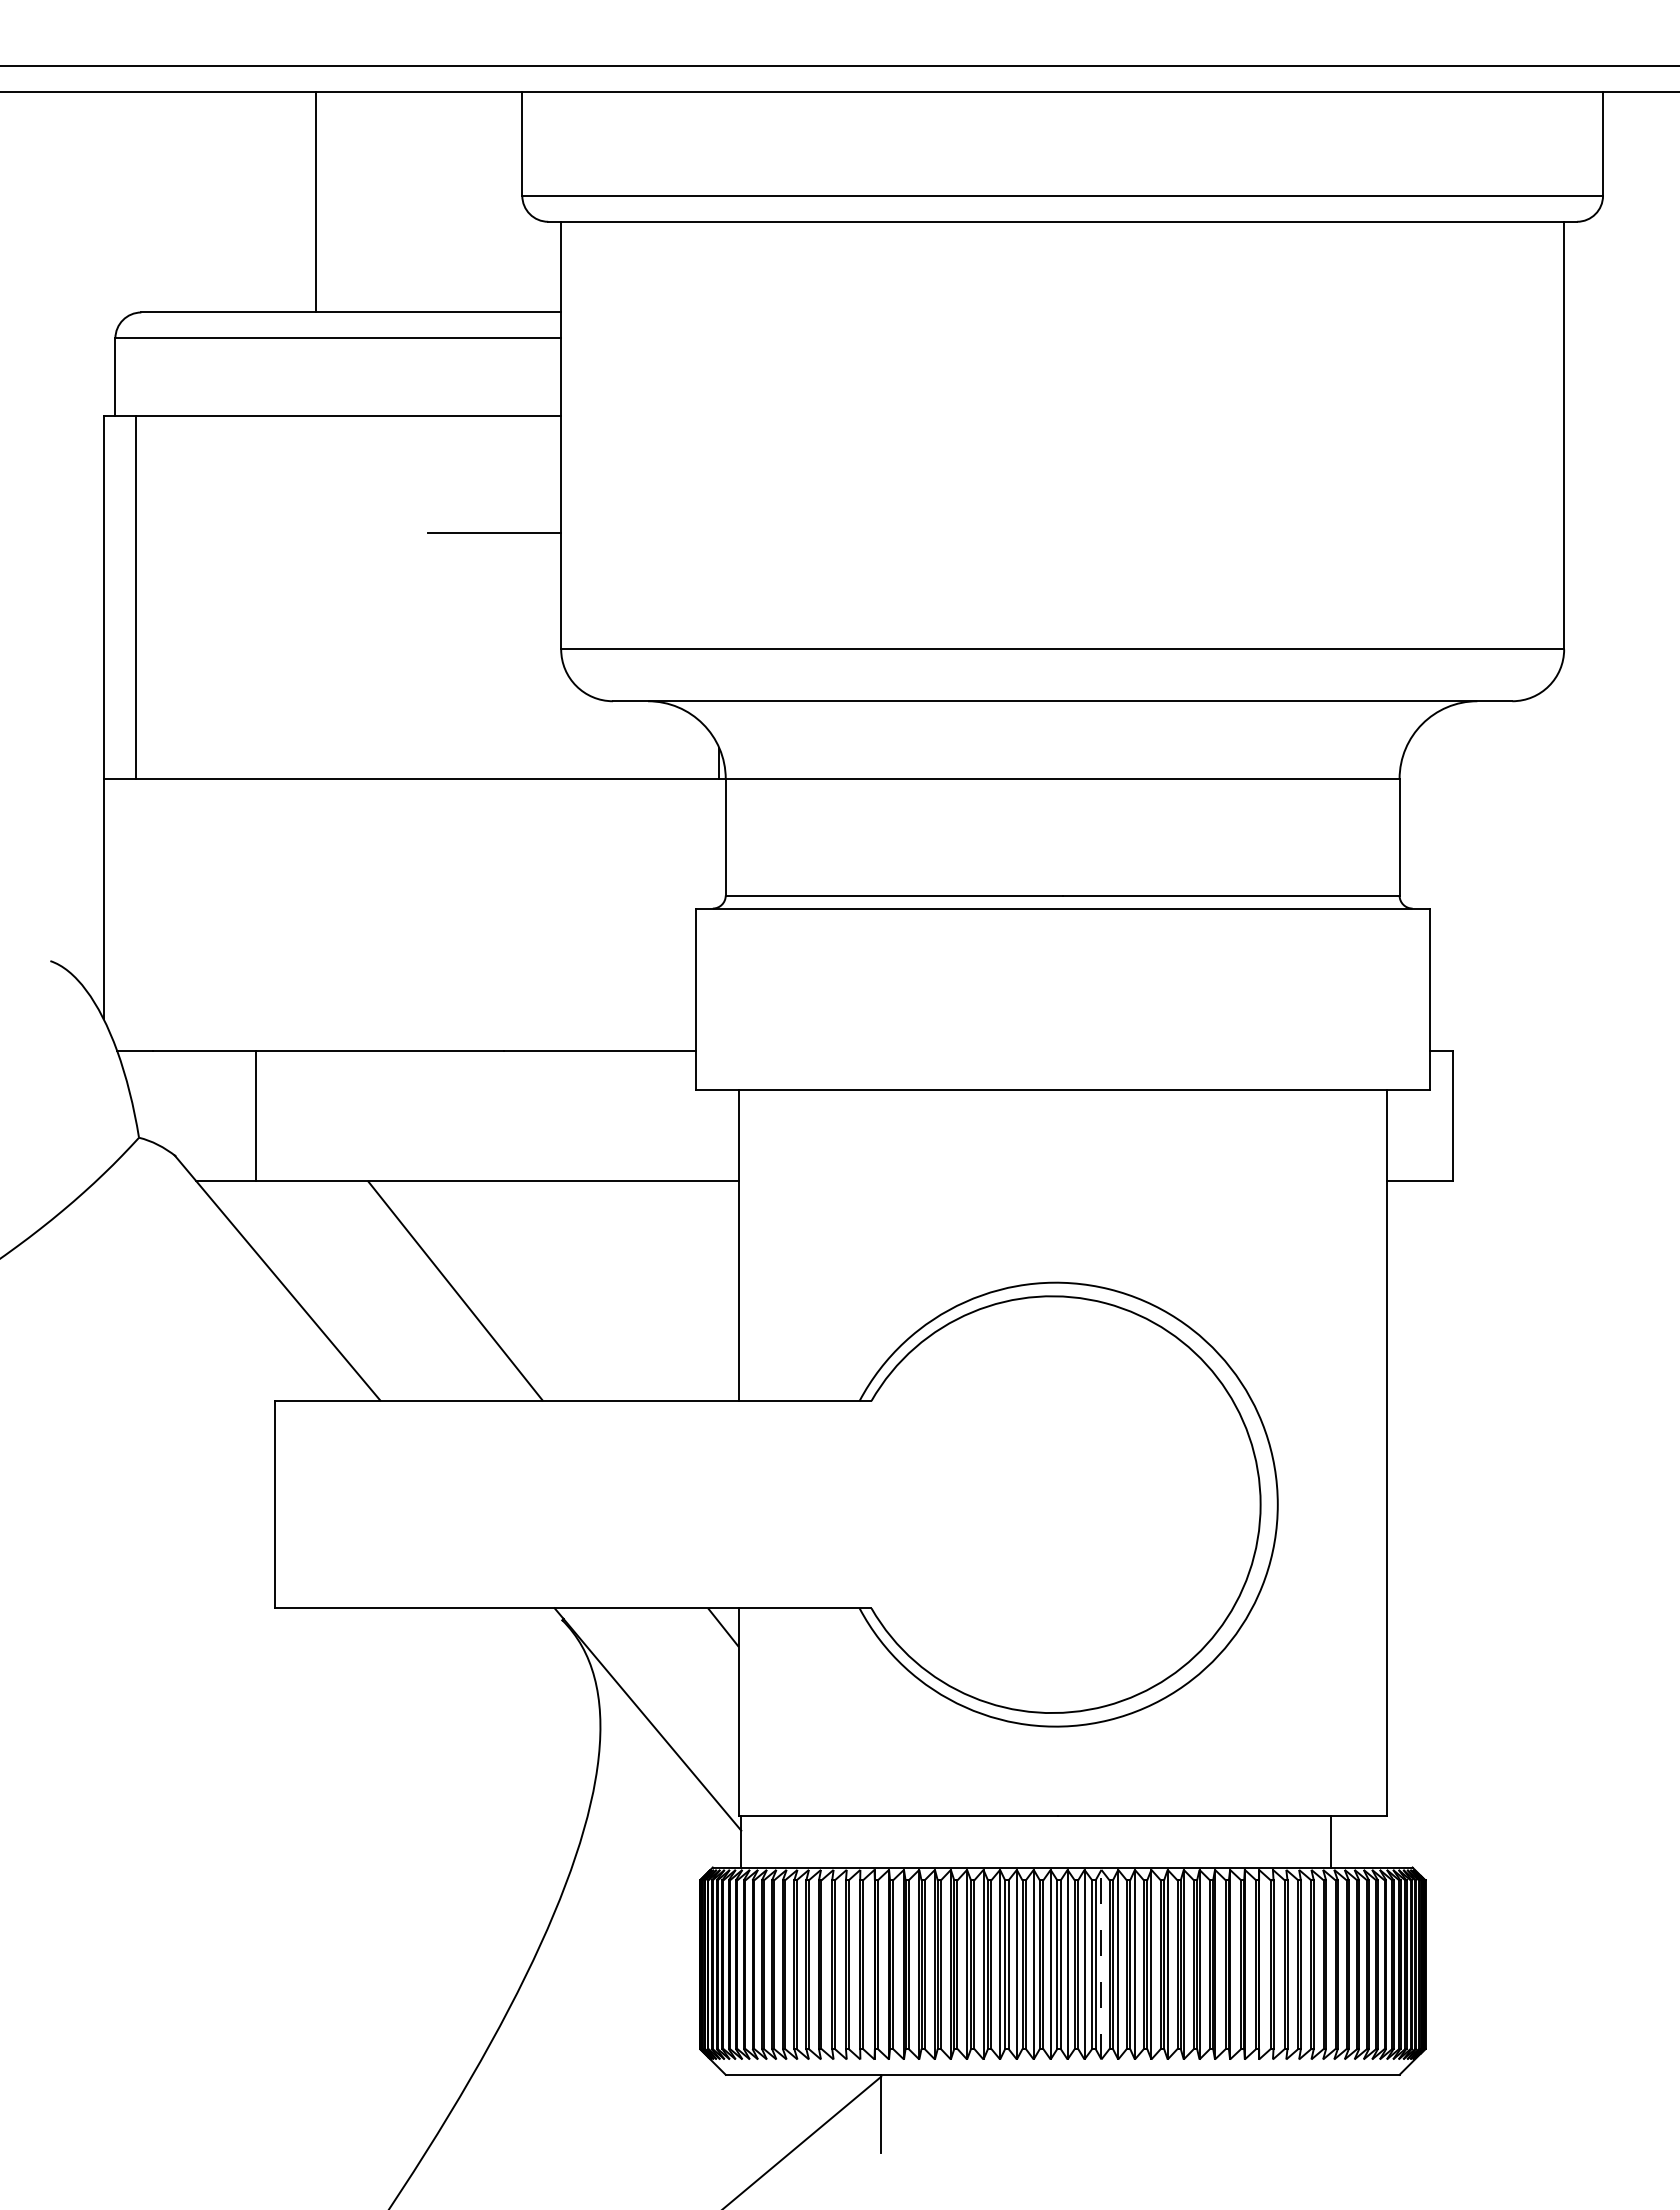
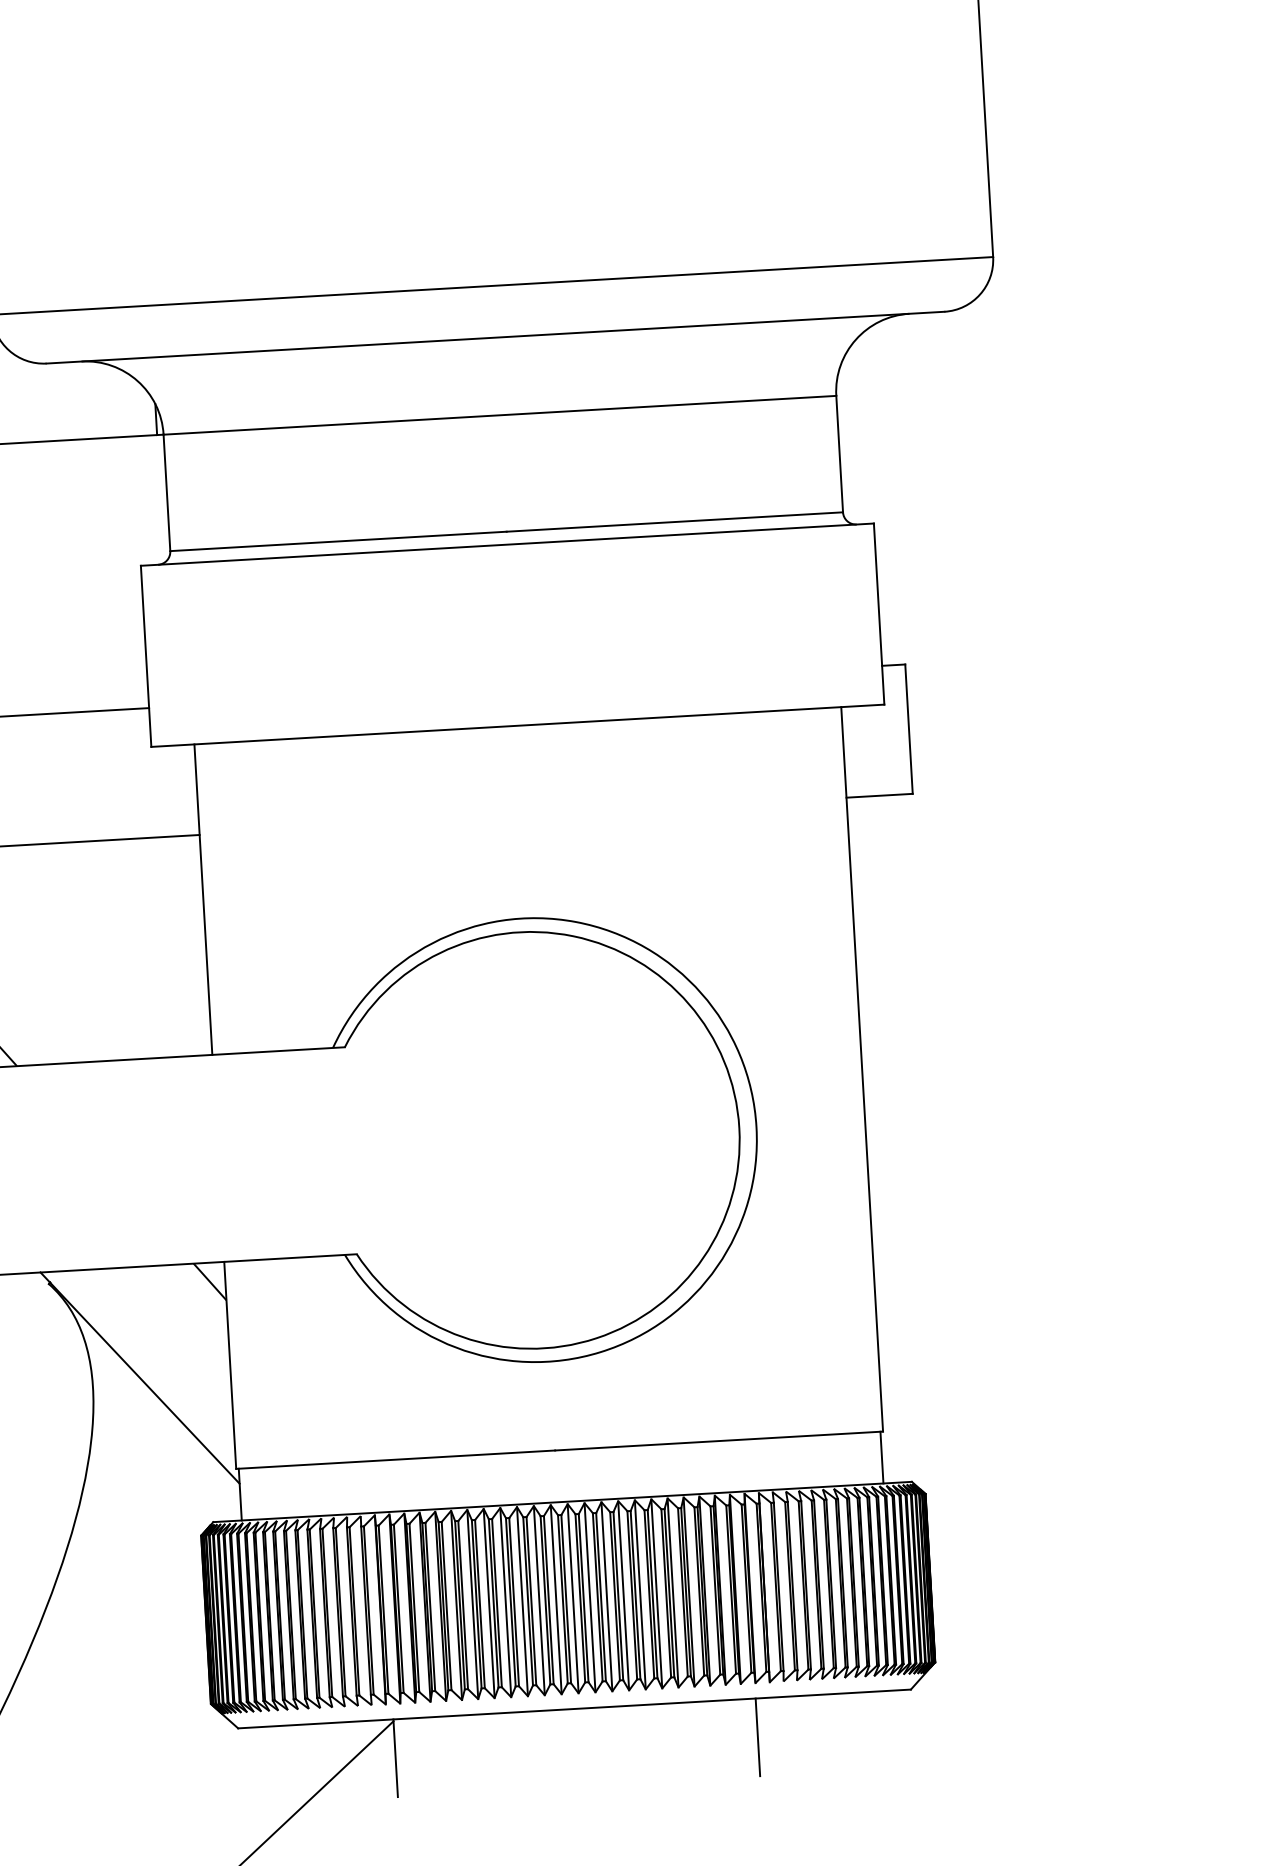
line: (1331, 1841) -> (882, 1457), moved
line: (1101, 1964) -> (606, 1596), dashed -> solid
line: (1244, 2113) -> (758, 1737), added

